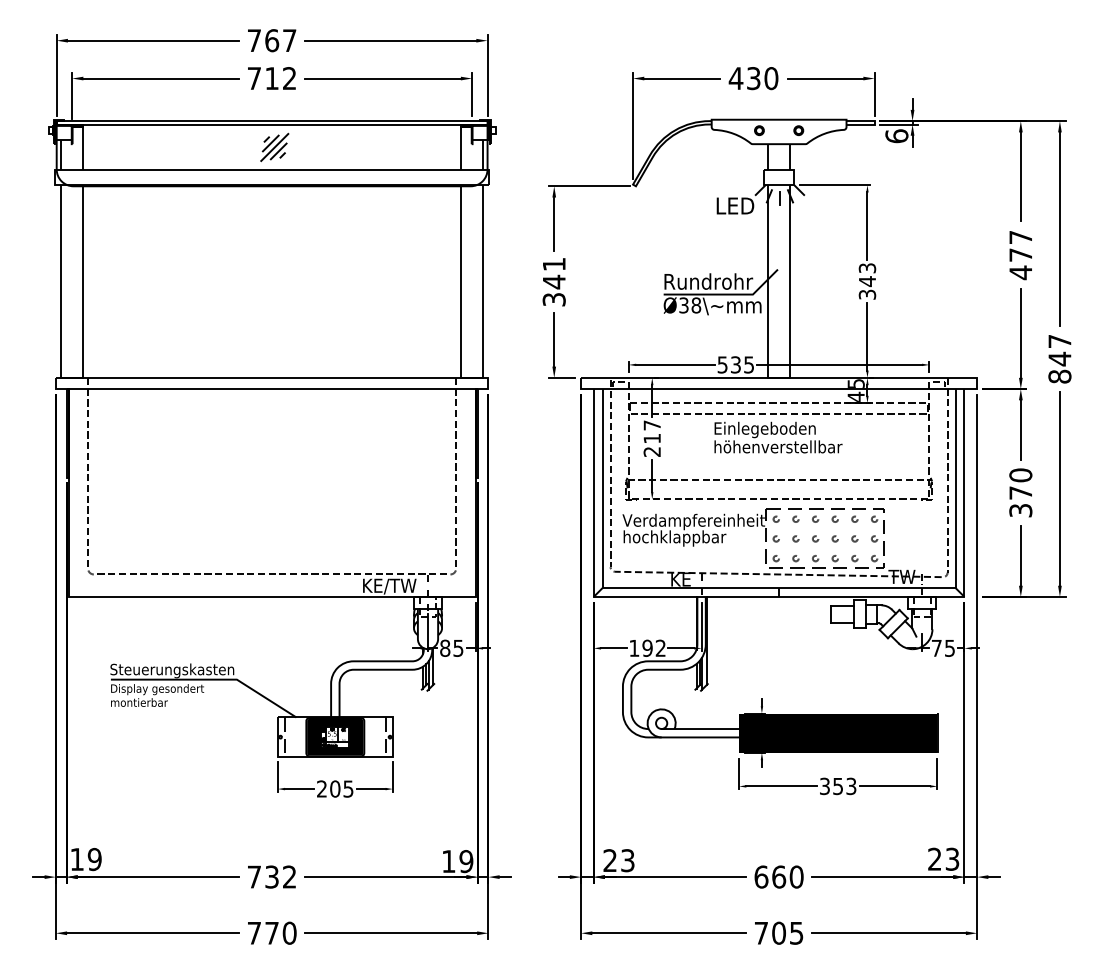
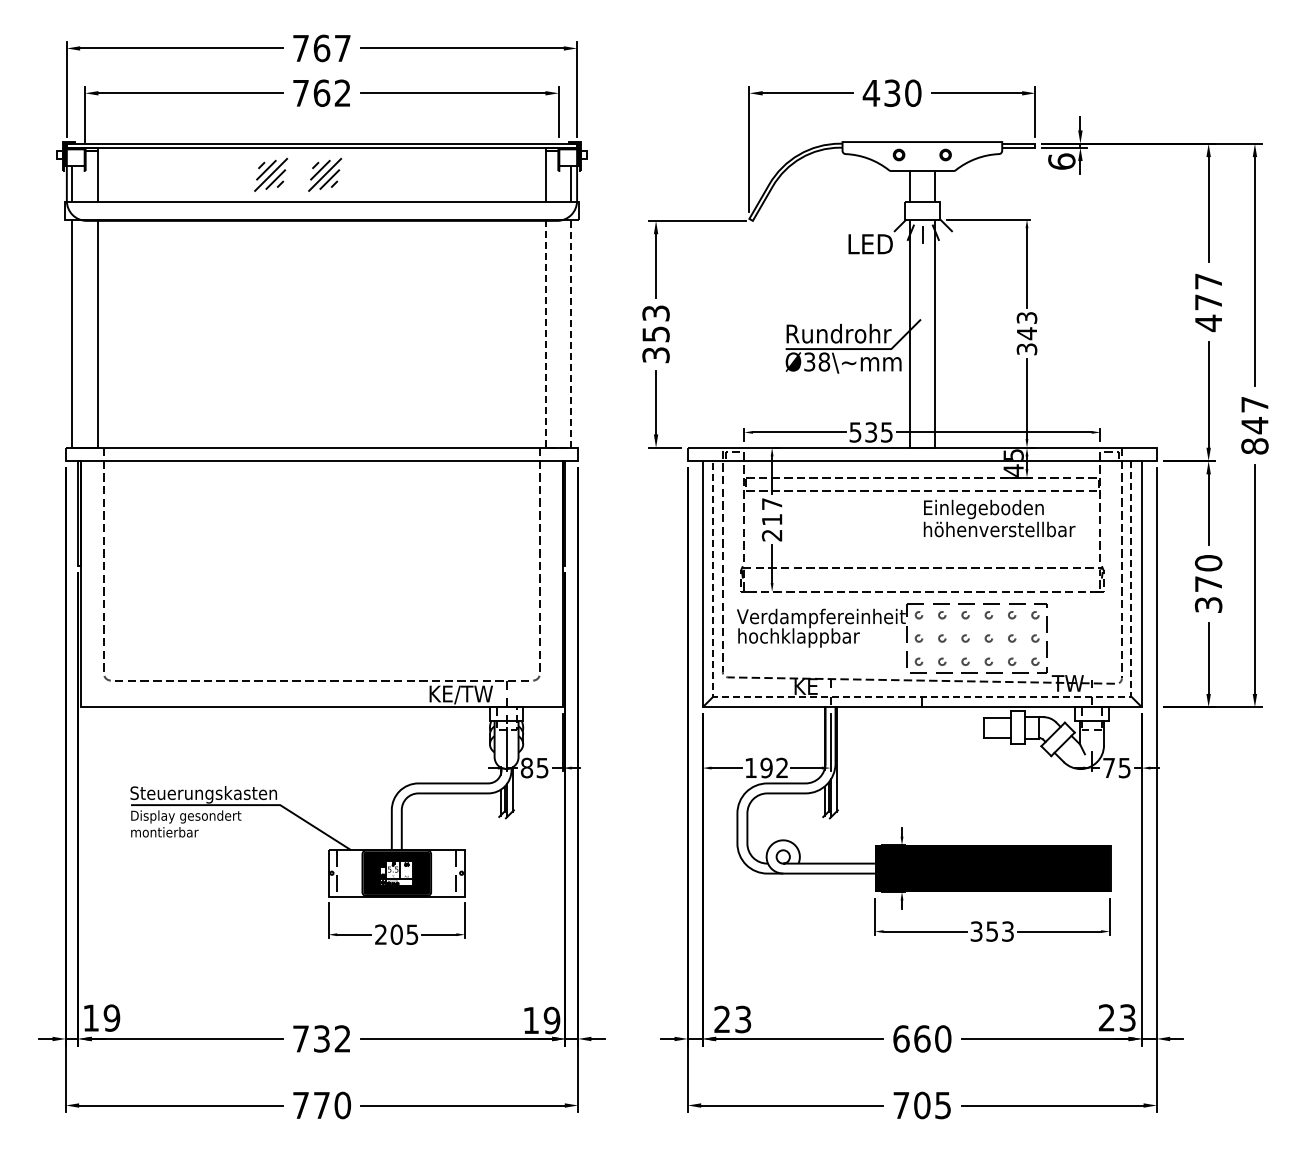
text: (271, 77) -> (321, 92), 712 -> 762
part: (229, 147) -> (271, 174), added
text: (553, 273) -> (655, 324), 341 -> 353
line: (471, 377) -> (558, 447), solid -> dashed
text: (778, 437) -> (999, 518), moved
line: (779, 587) -> (922, 696), solid -> dashed

